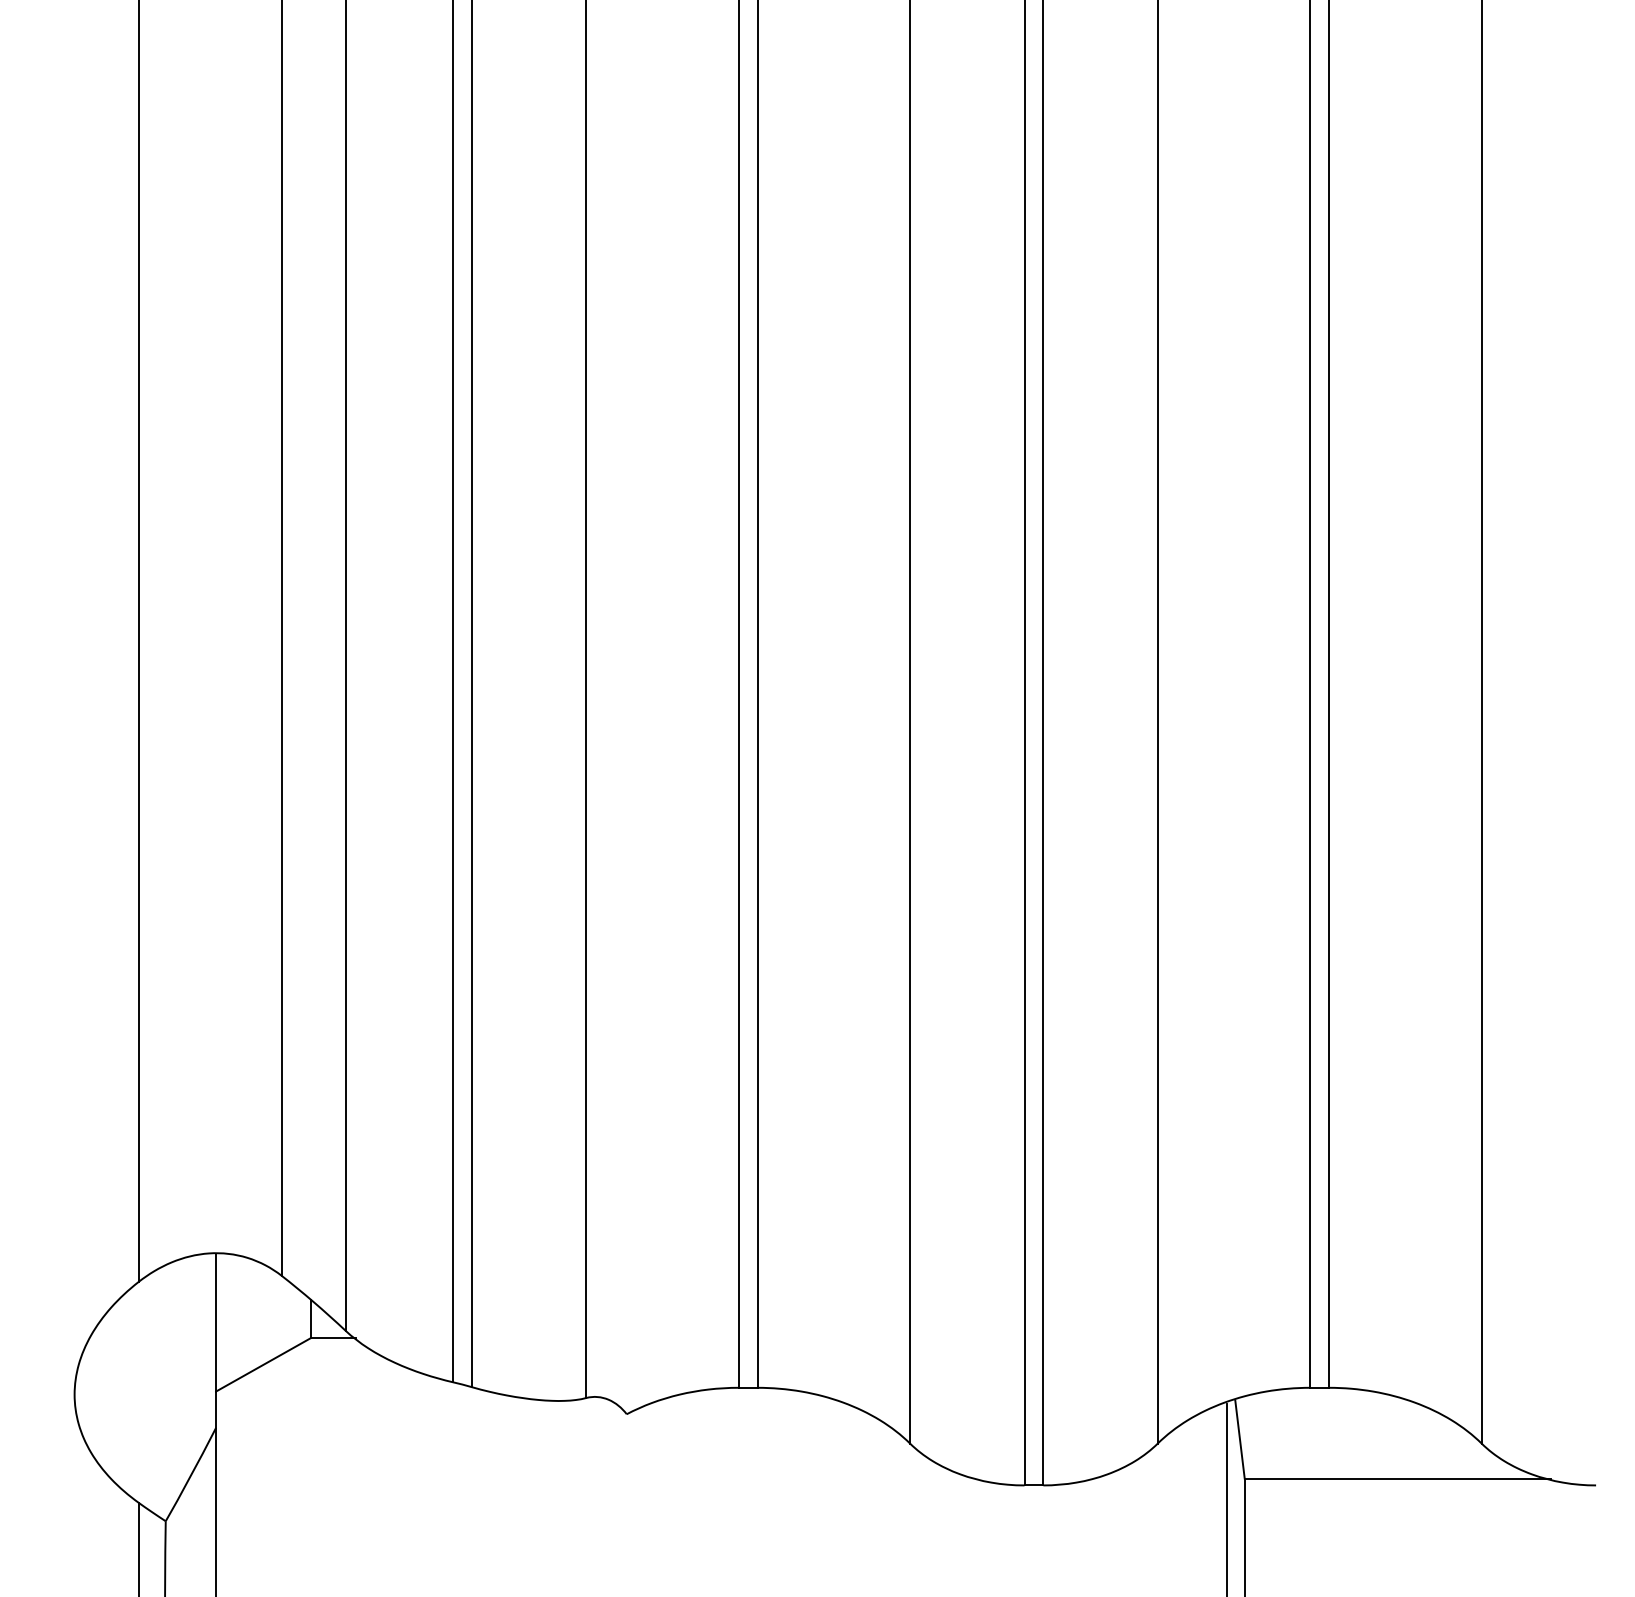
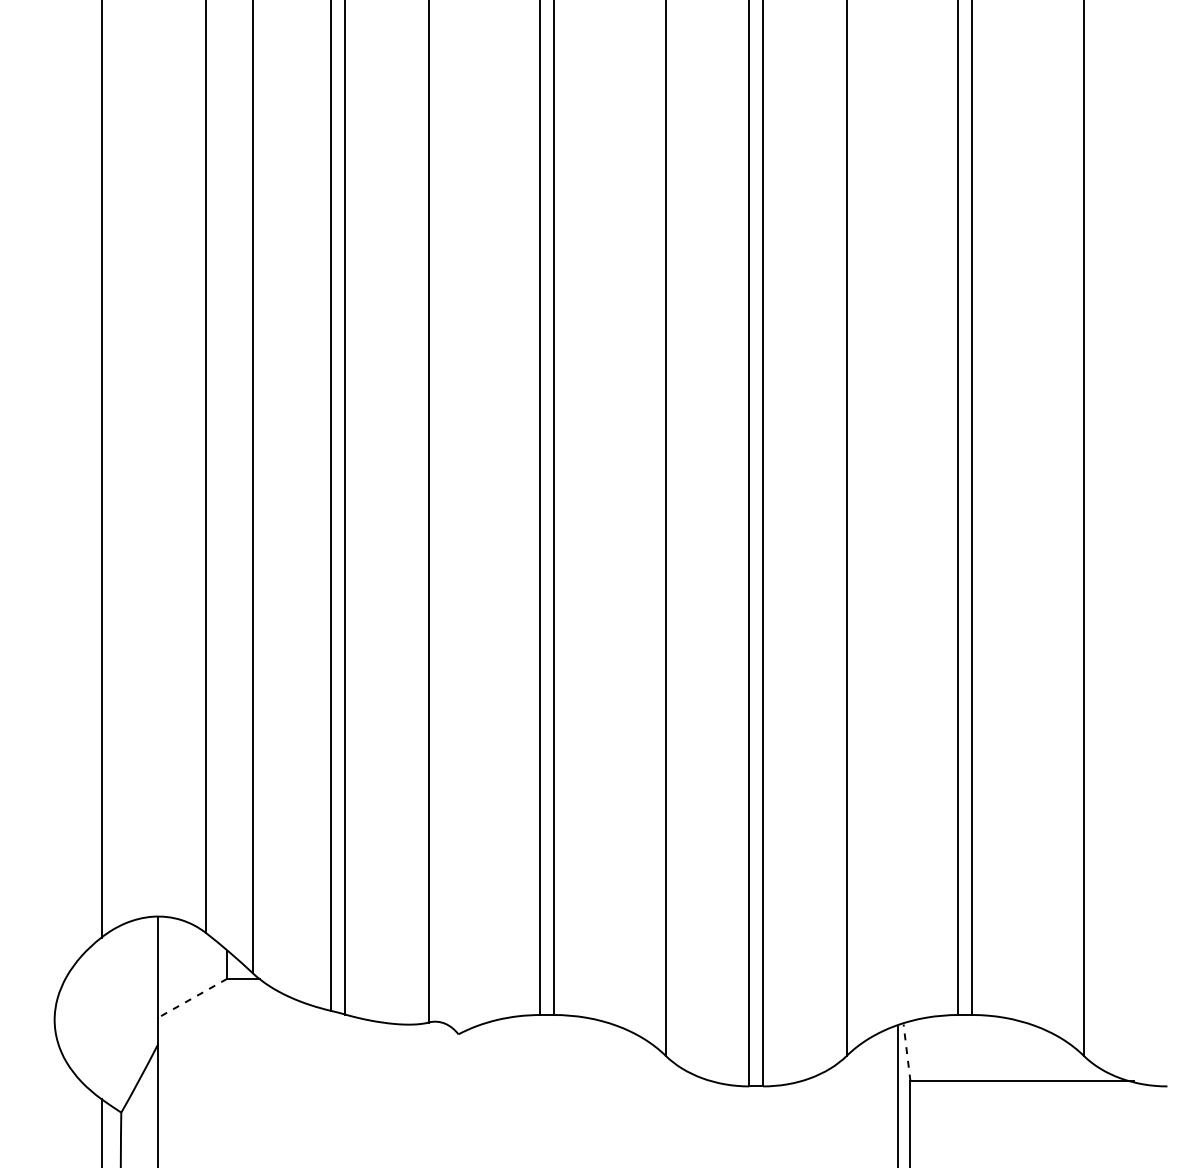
line: (262, 1365) -> (192, 998), solid -> dashed
line: (1239, 1439) -> (906, 1052), solid -> dashed

